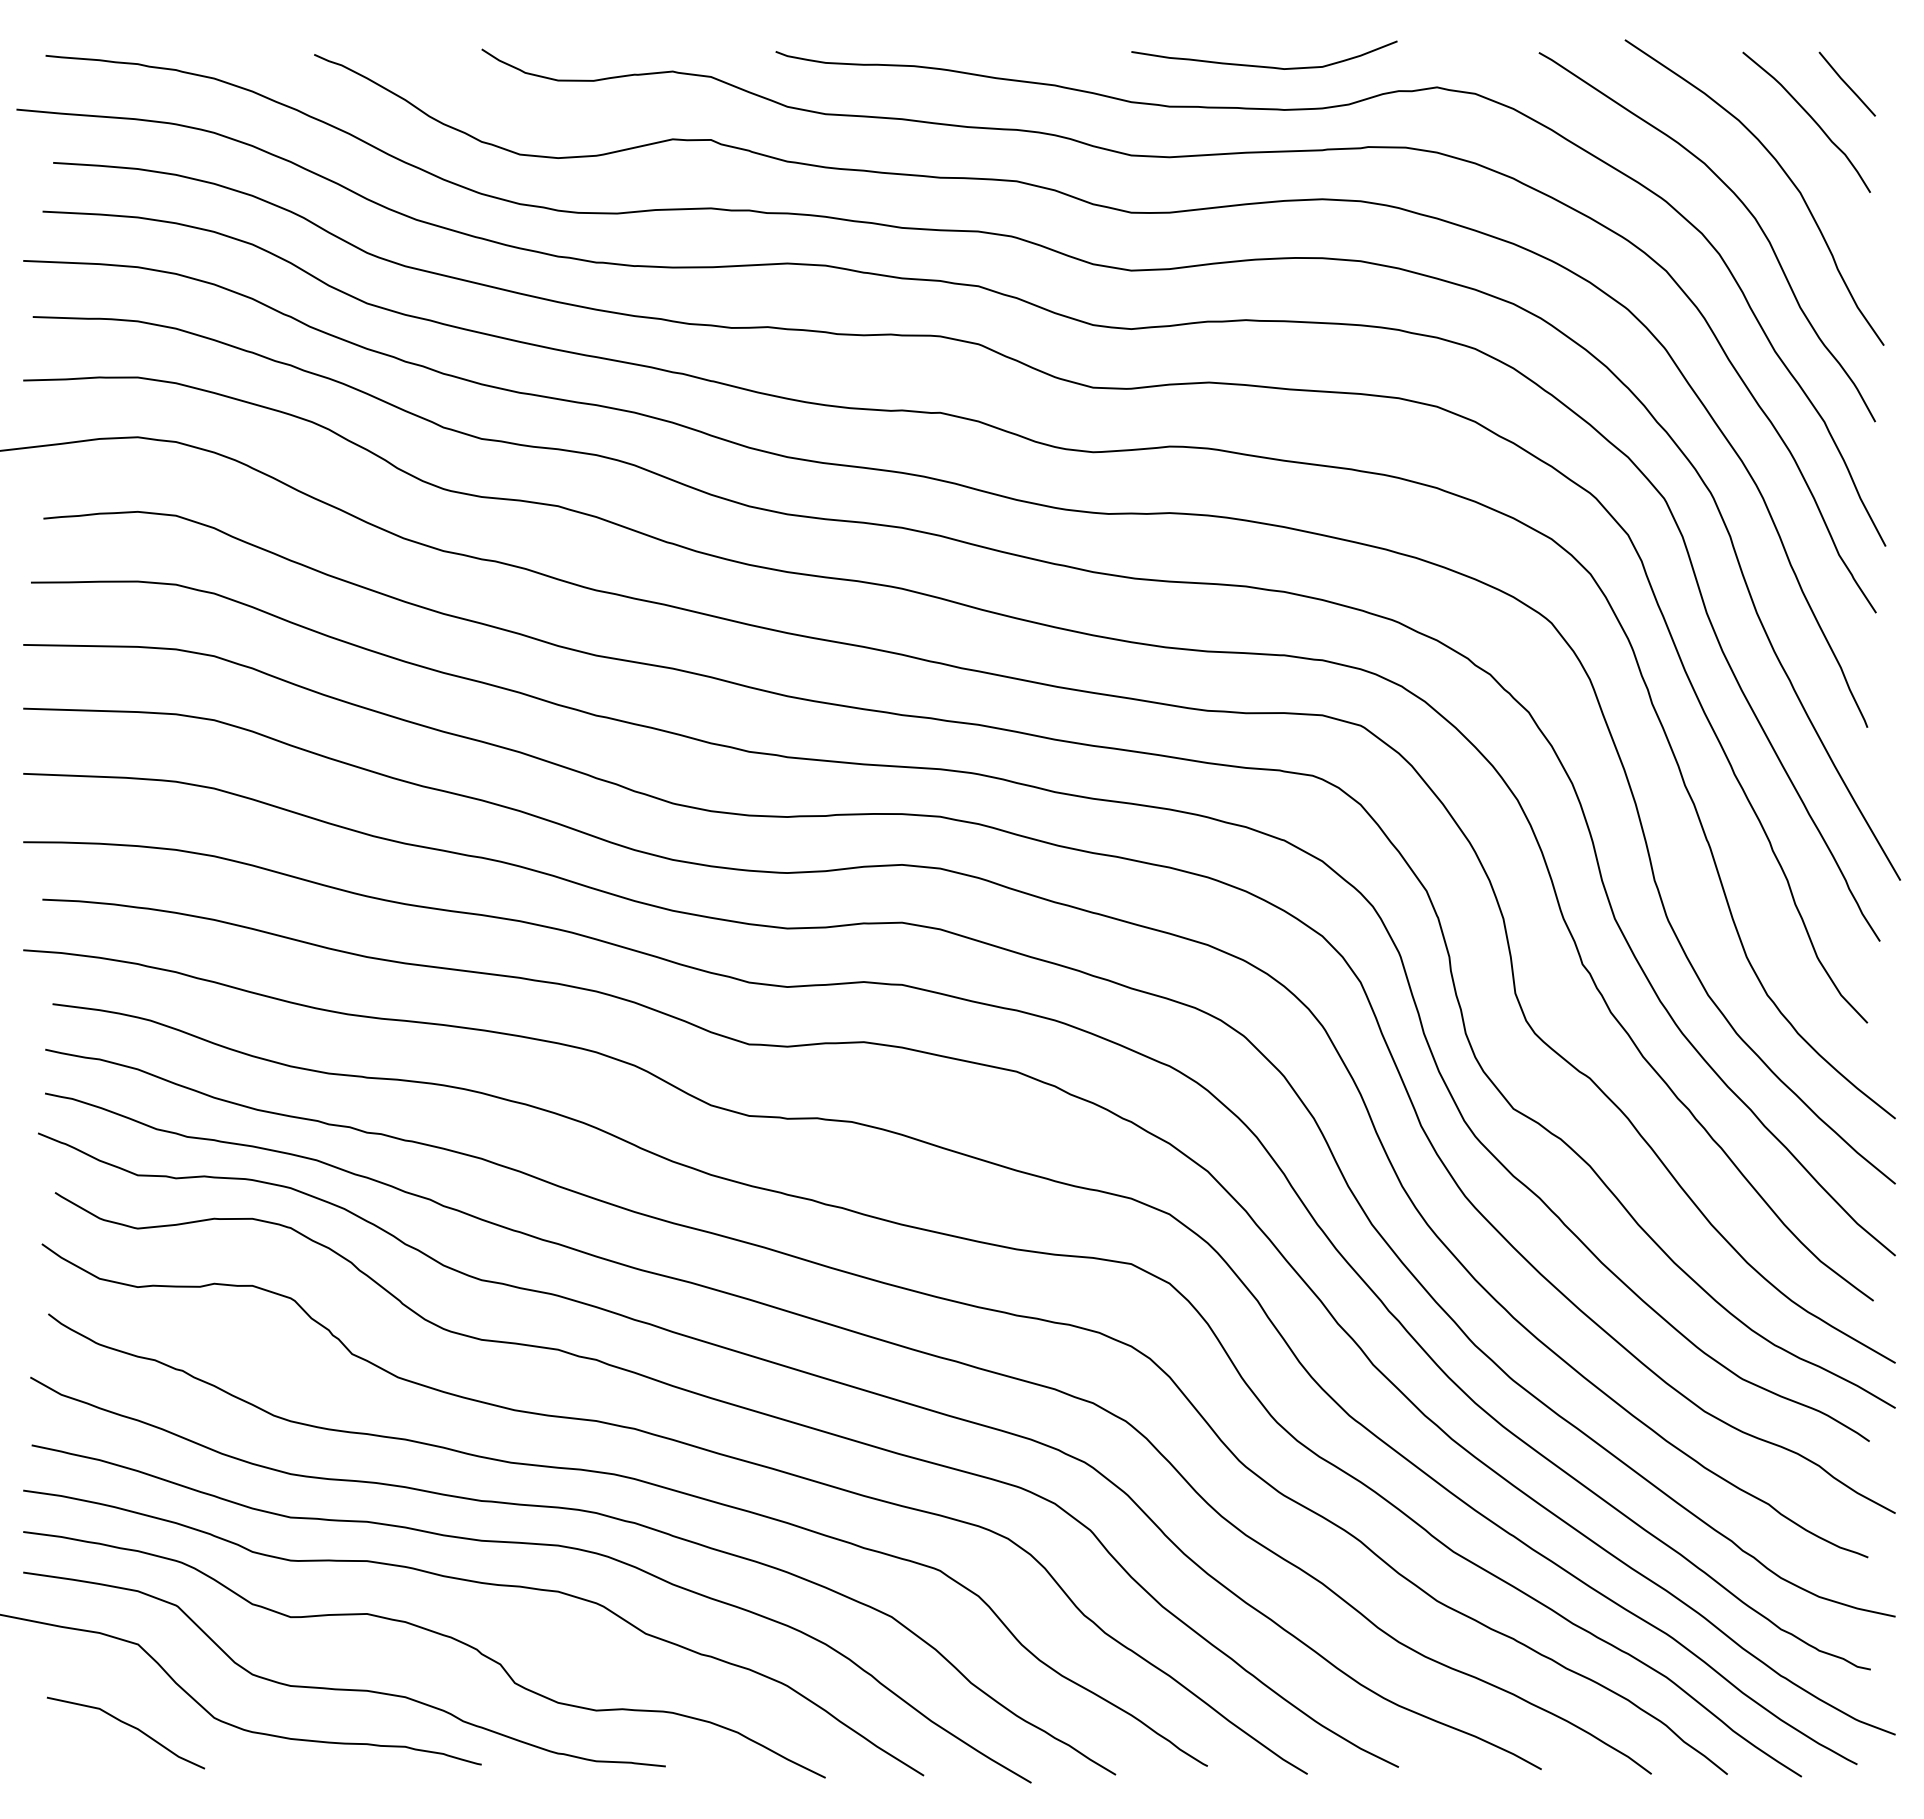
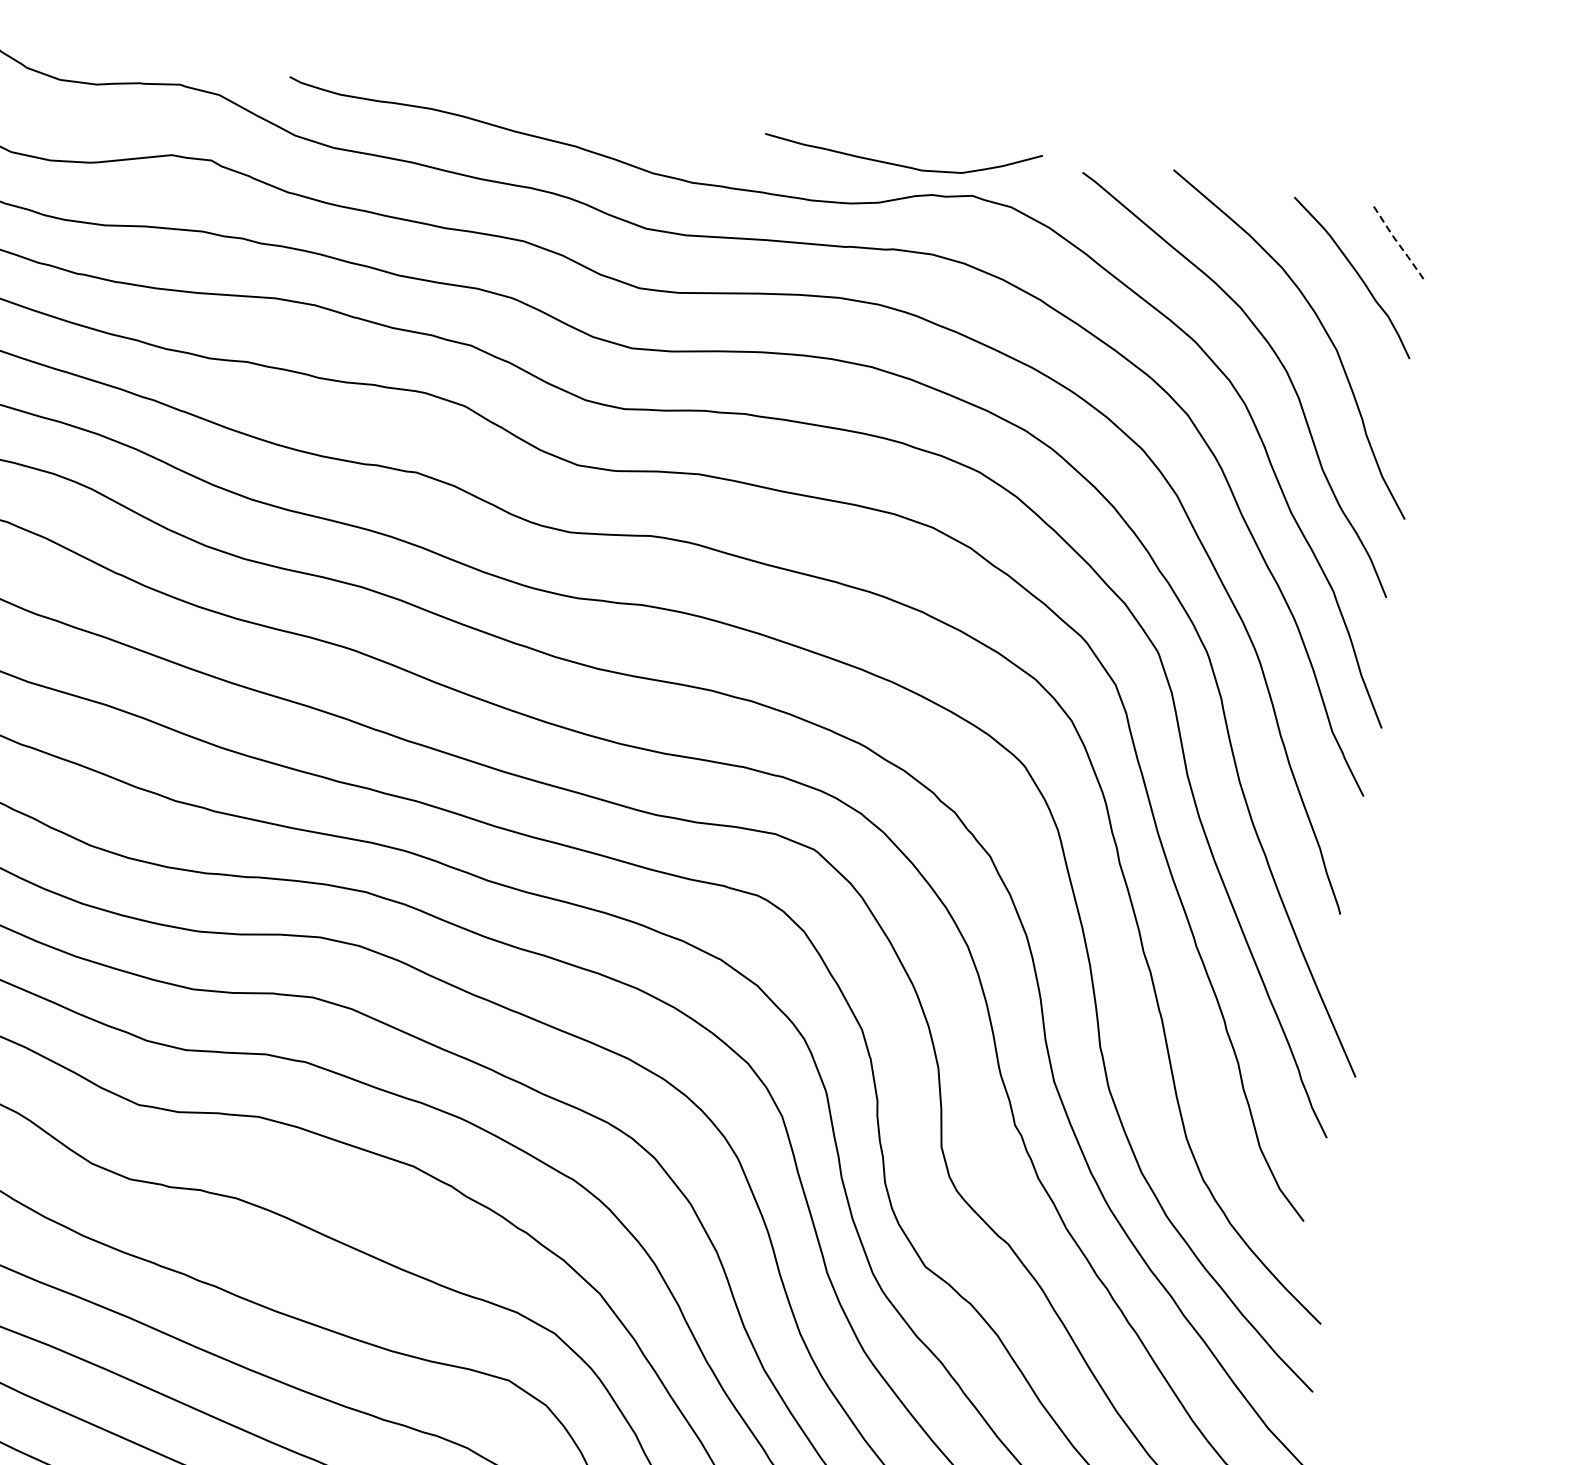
curve: (1261, 65) -> (898, 163), moved
line: (1847, 85) -> (1399, 244), solid -> dashed

